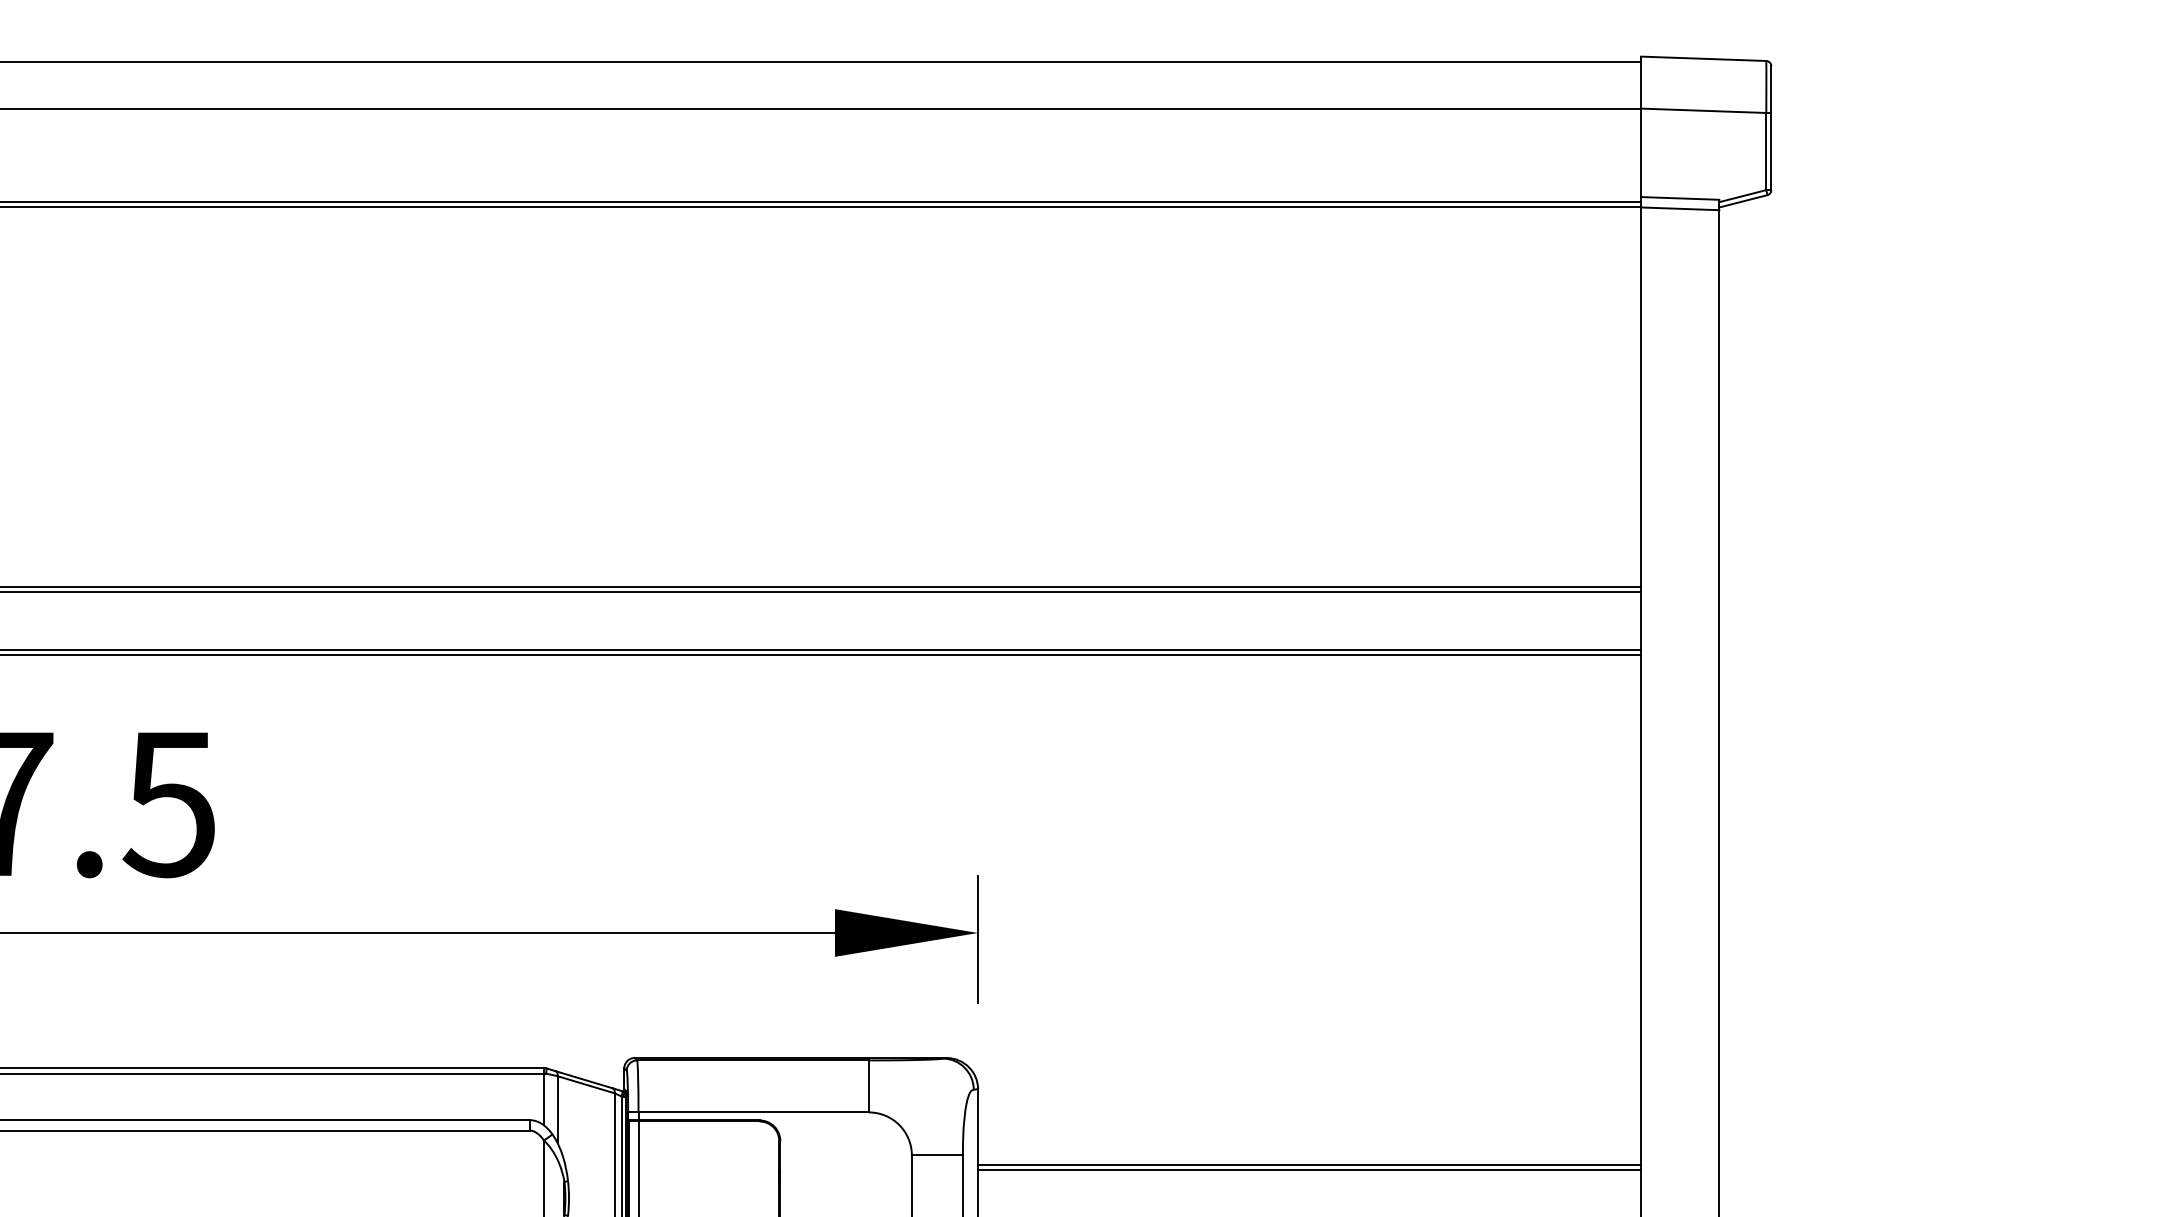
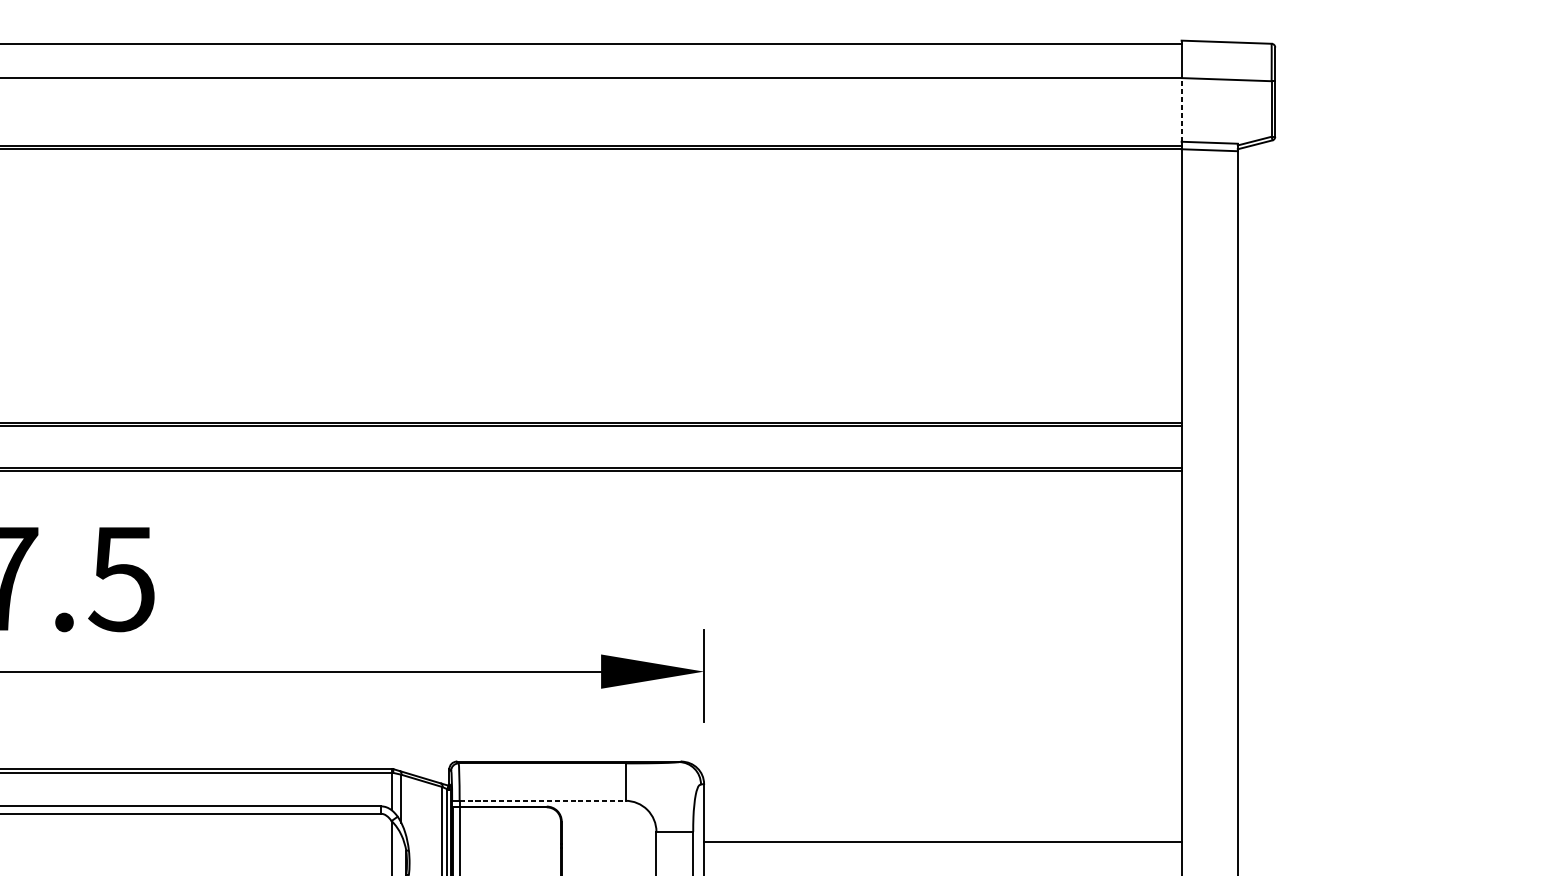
line: (1641, 152) -> (1181, 109), solid -> dashed
line: (754, 1112) -> (543, 800), solid -> dashed
line: (1309, 1164) -> (942, 838), removed

